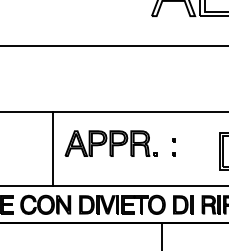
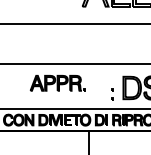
line: (53, 147) -> (23, 85), removed
part: (173, 147) -> (112, 94), moved

